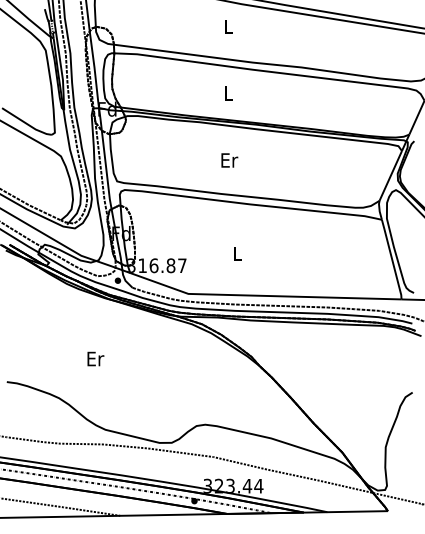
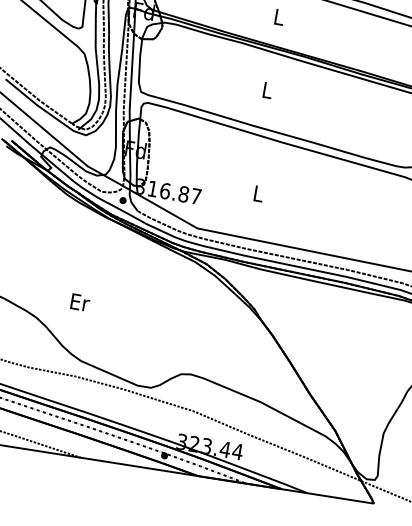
text: (229, 160) -> (267, 90), Er -> L
text: (95, 358) -> (80, 301), moved

